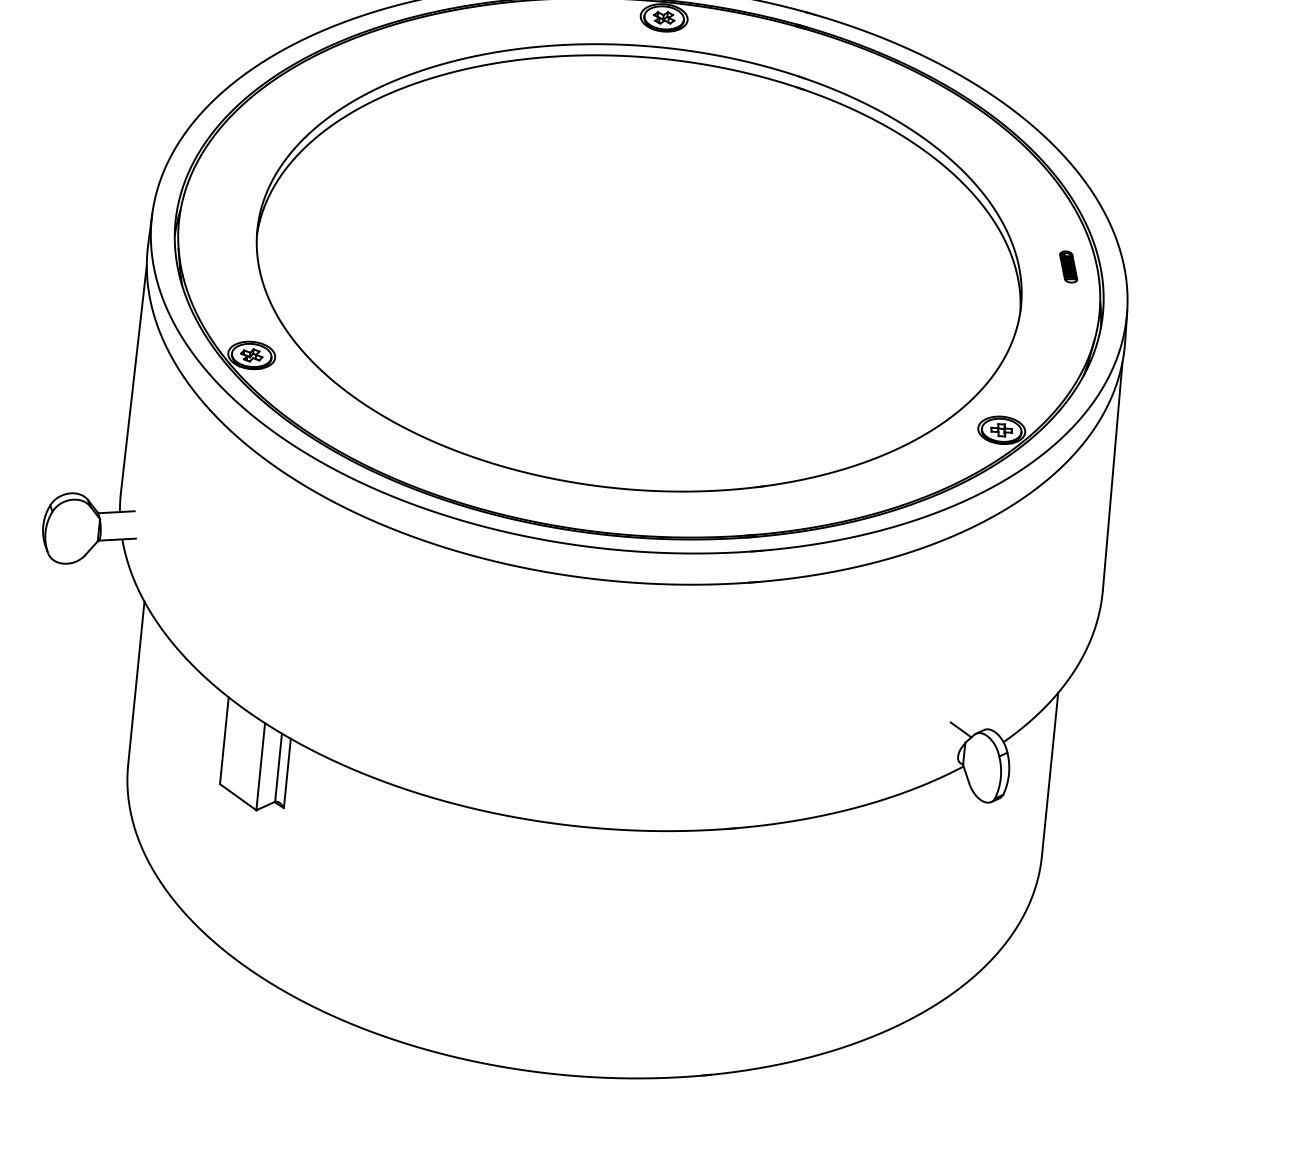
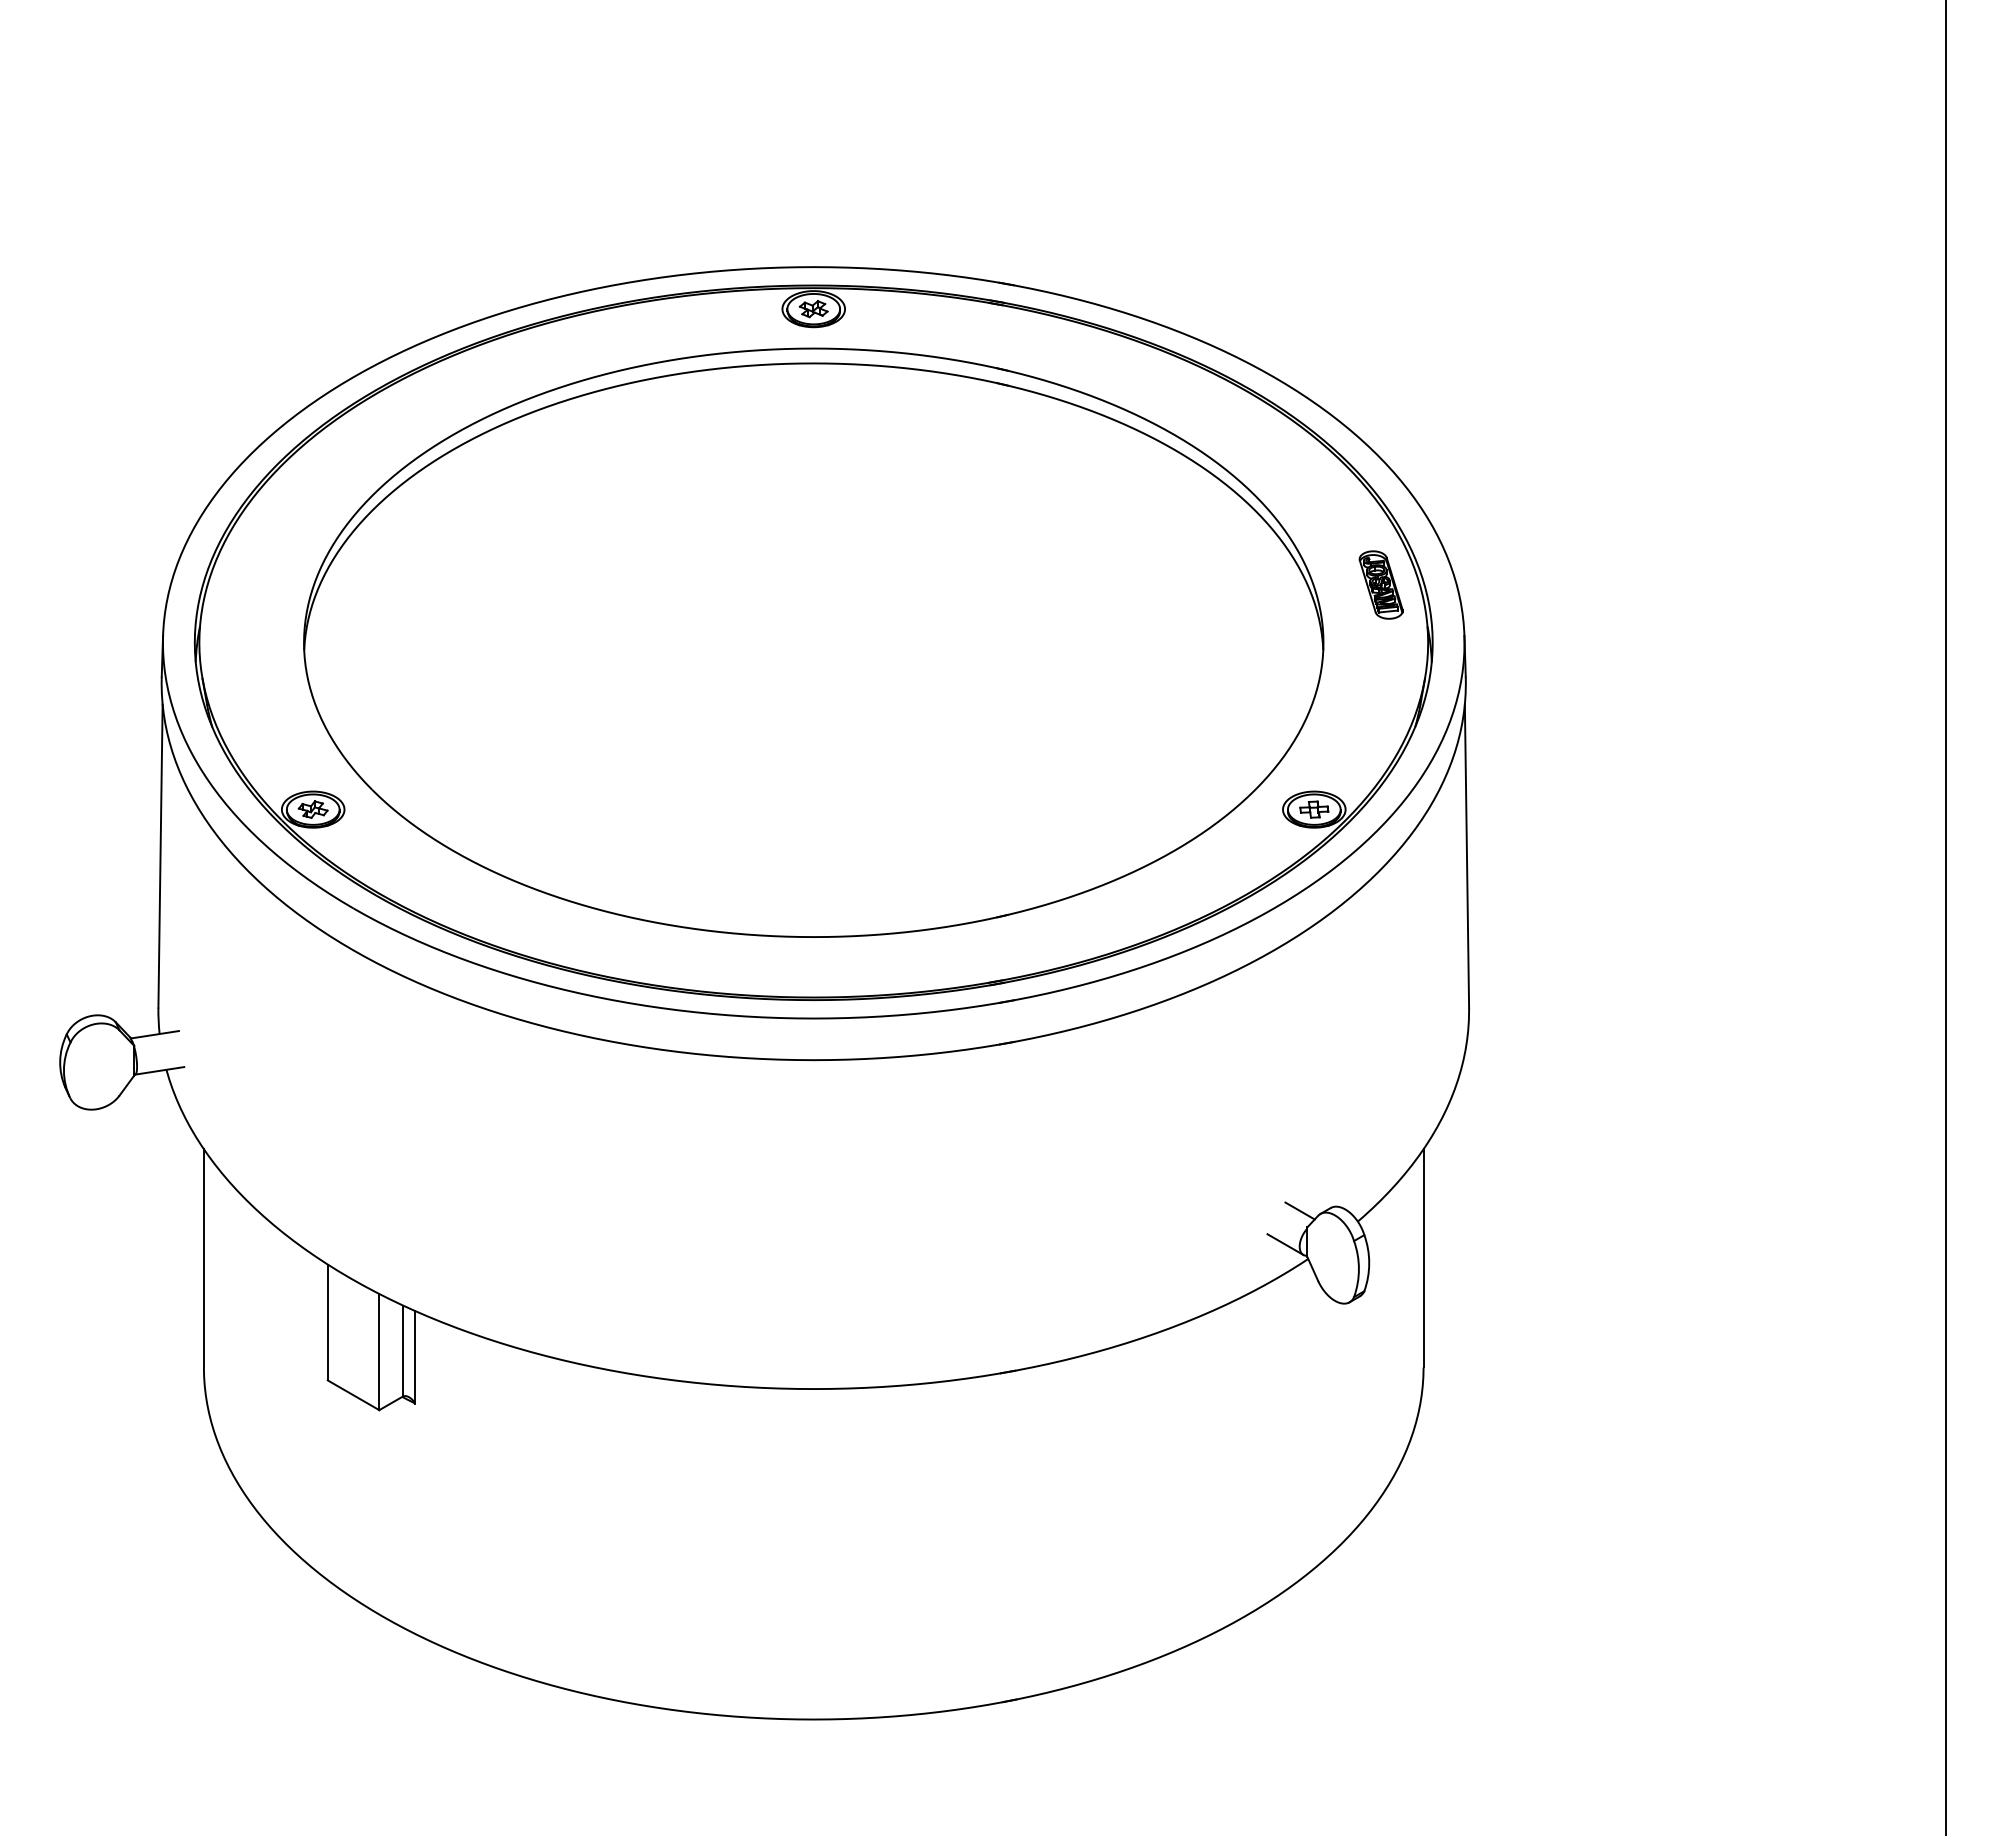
part: (1068, 266) -> (1380, 584), size x1.67
line: (947, 753) -> (1285, 1244), added

